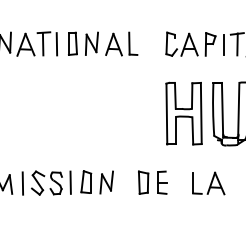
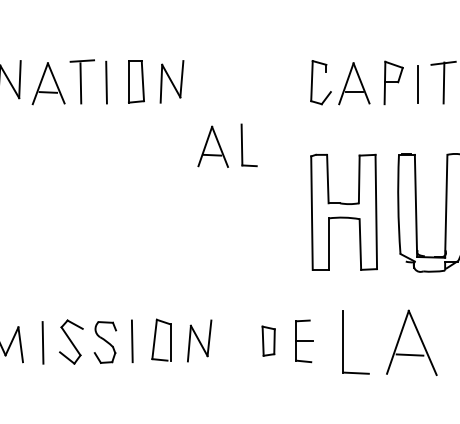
part: (121, 43) -> (227, 144), moved
part: (143, 182) -> (268, 340), size x0.7
part: (208, 183) -> (389, 342), size x1.6

